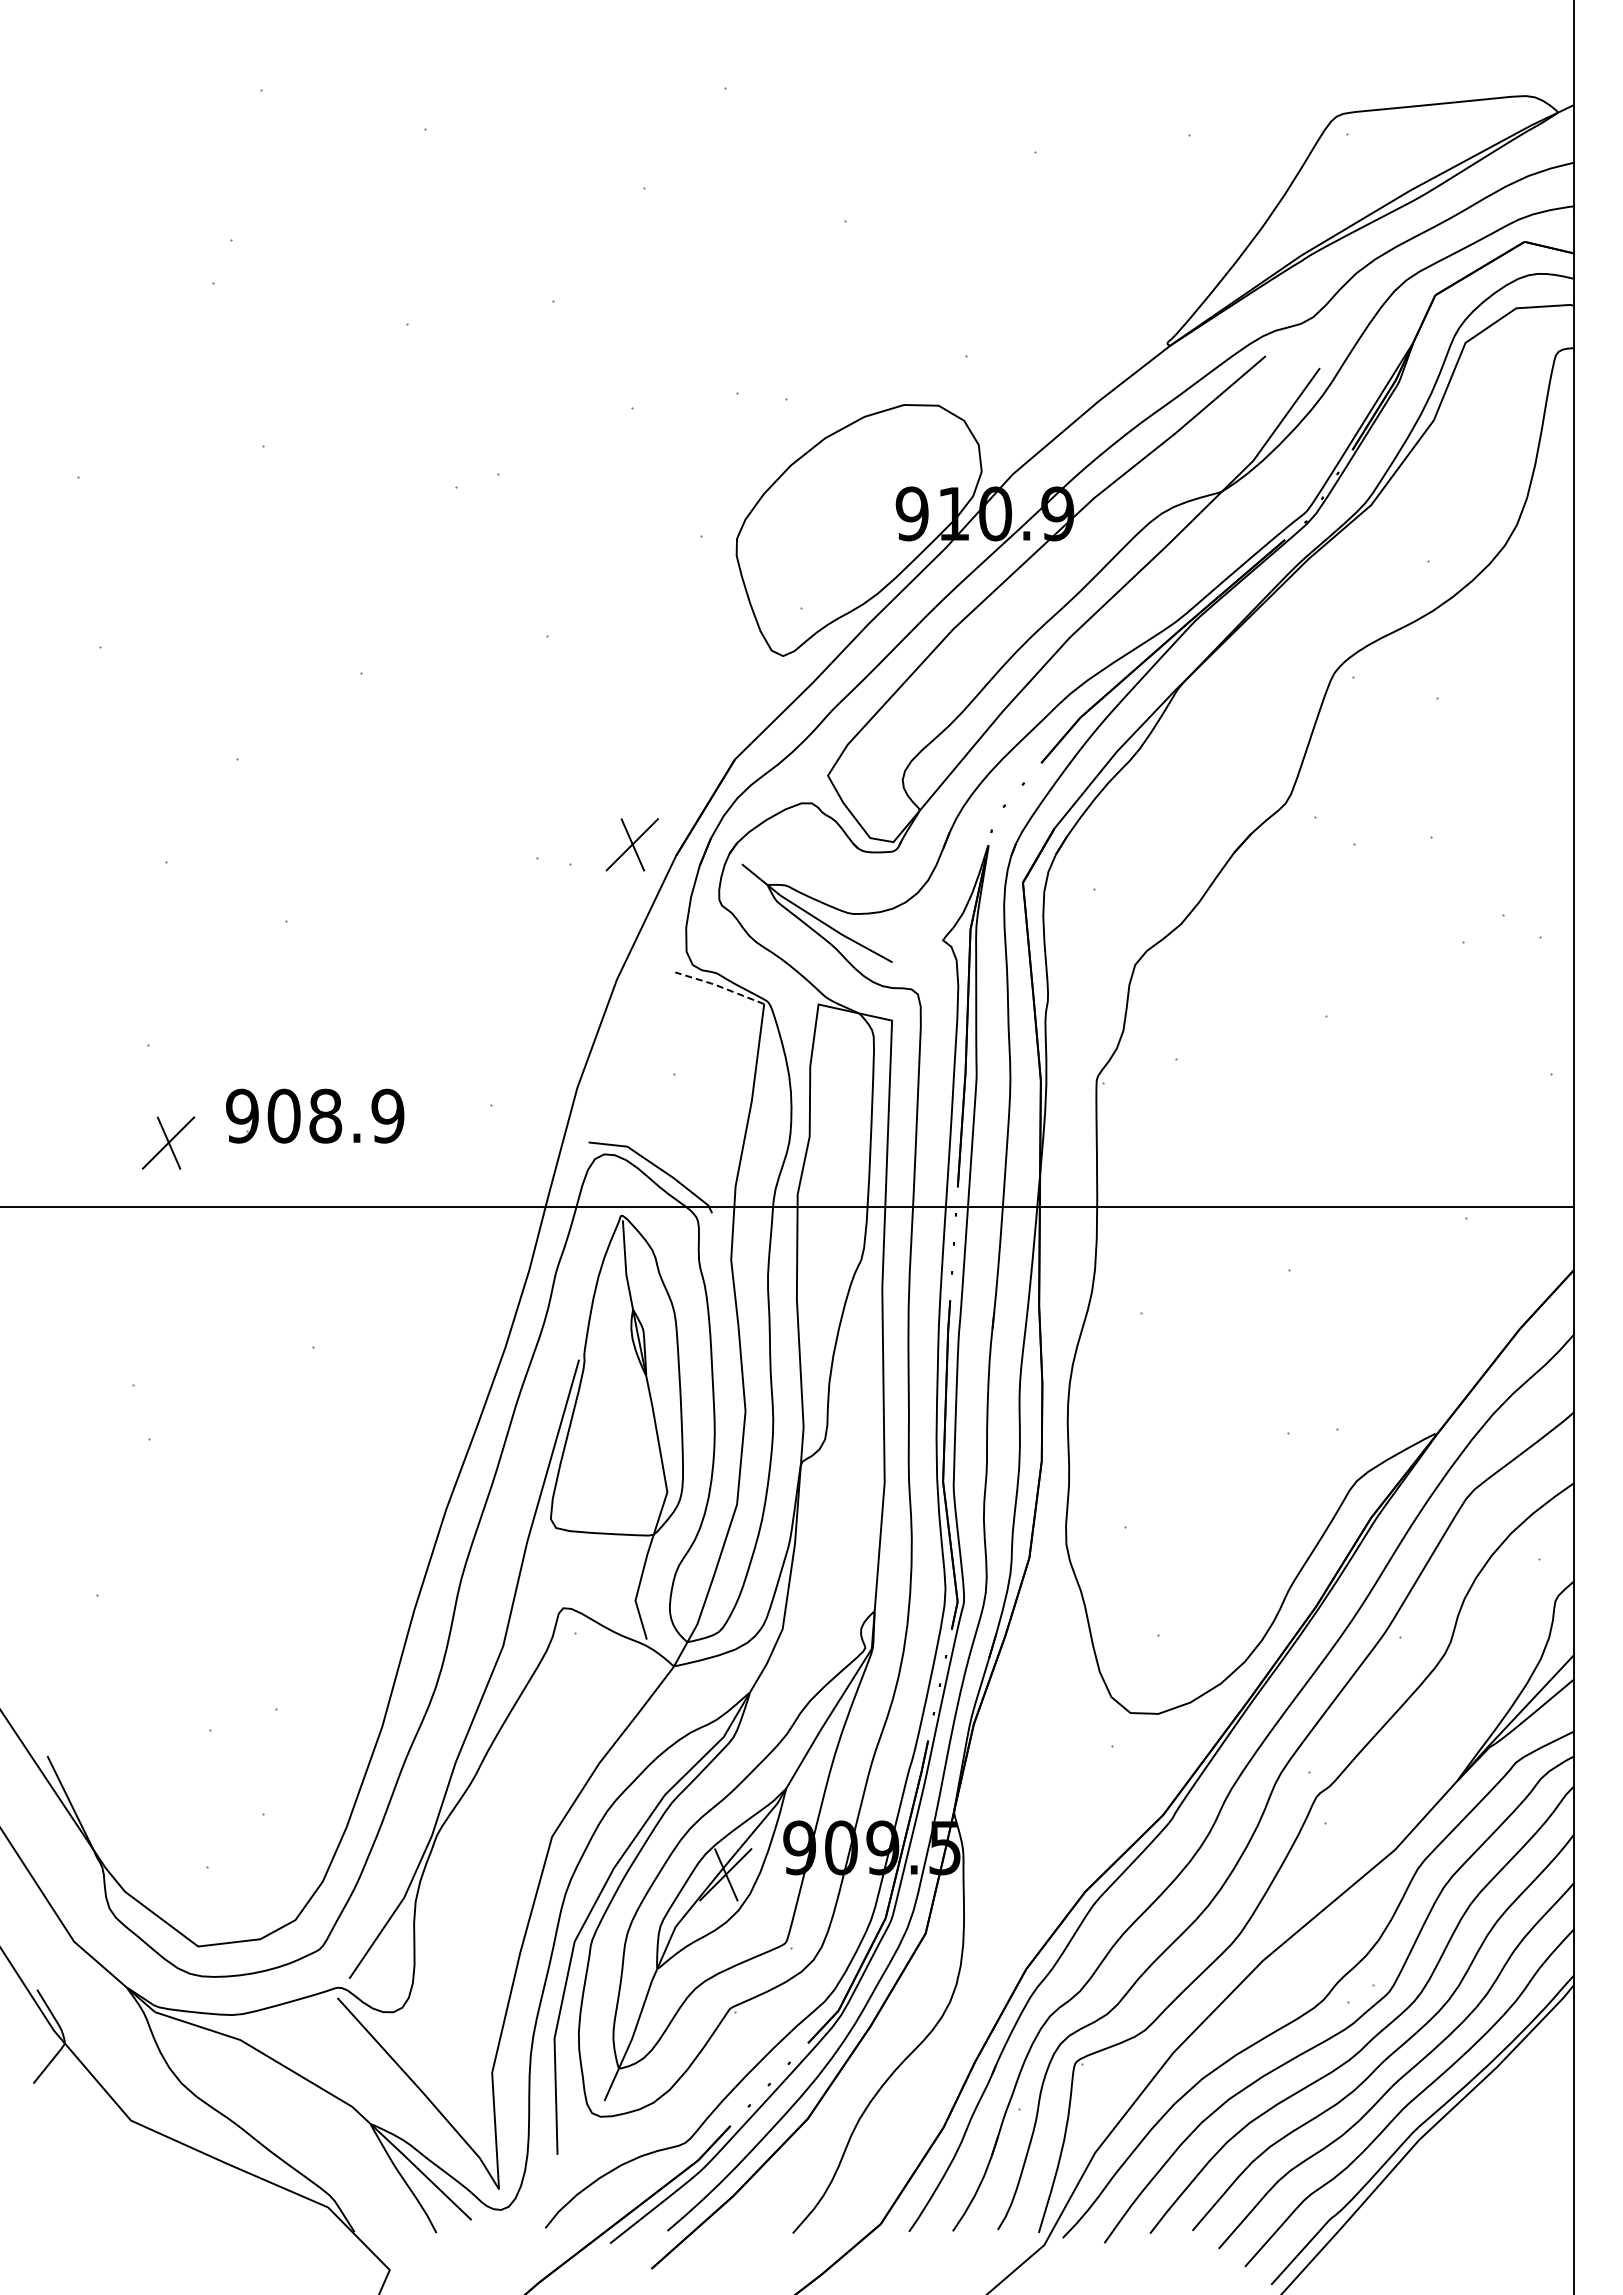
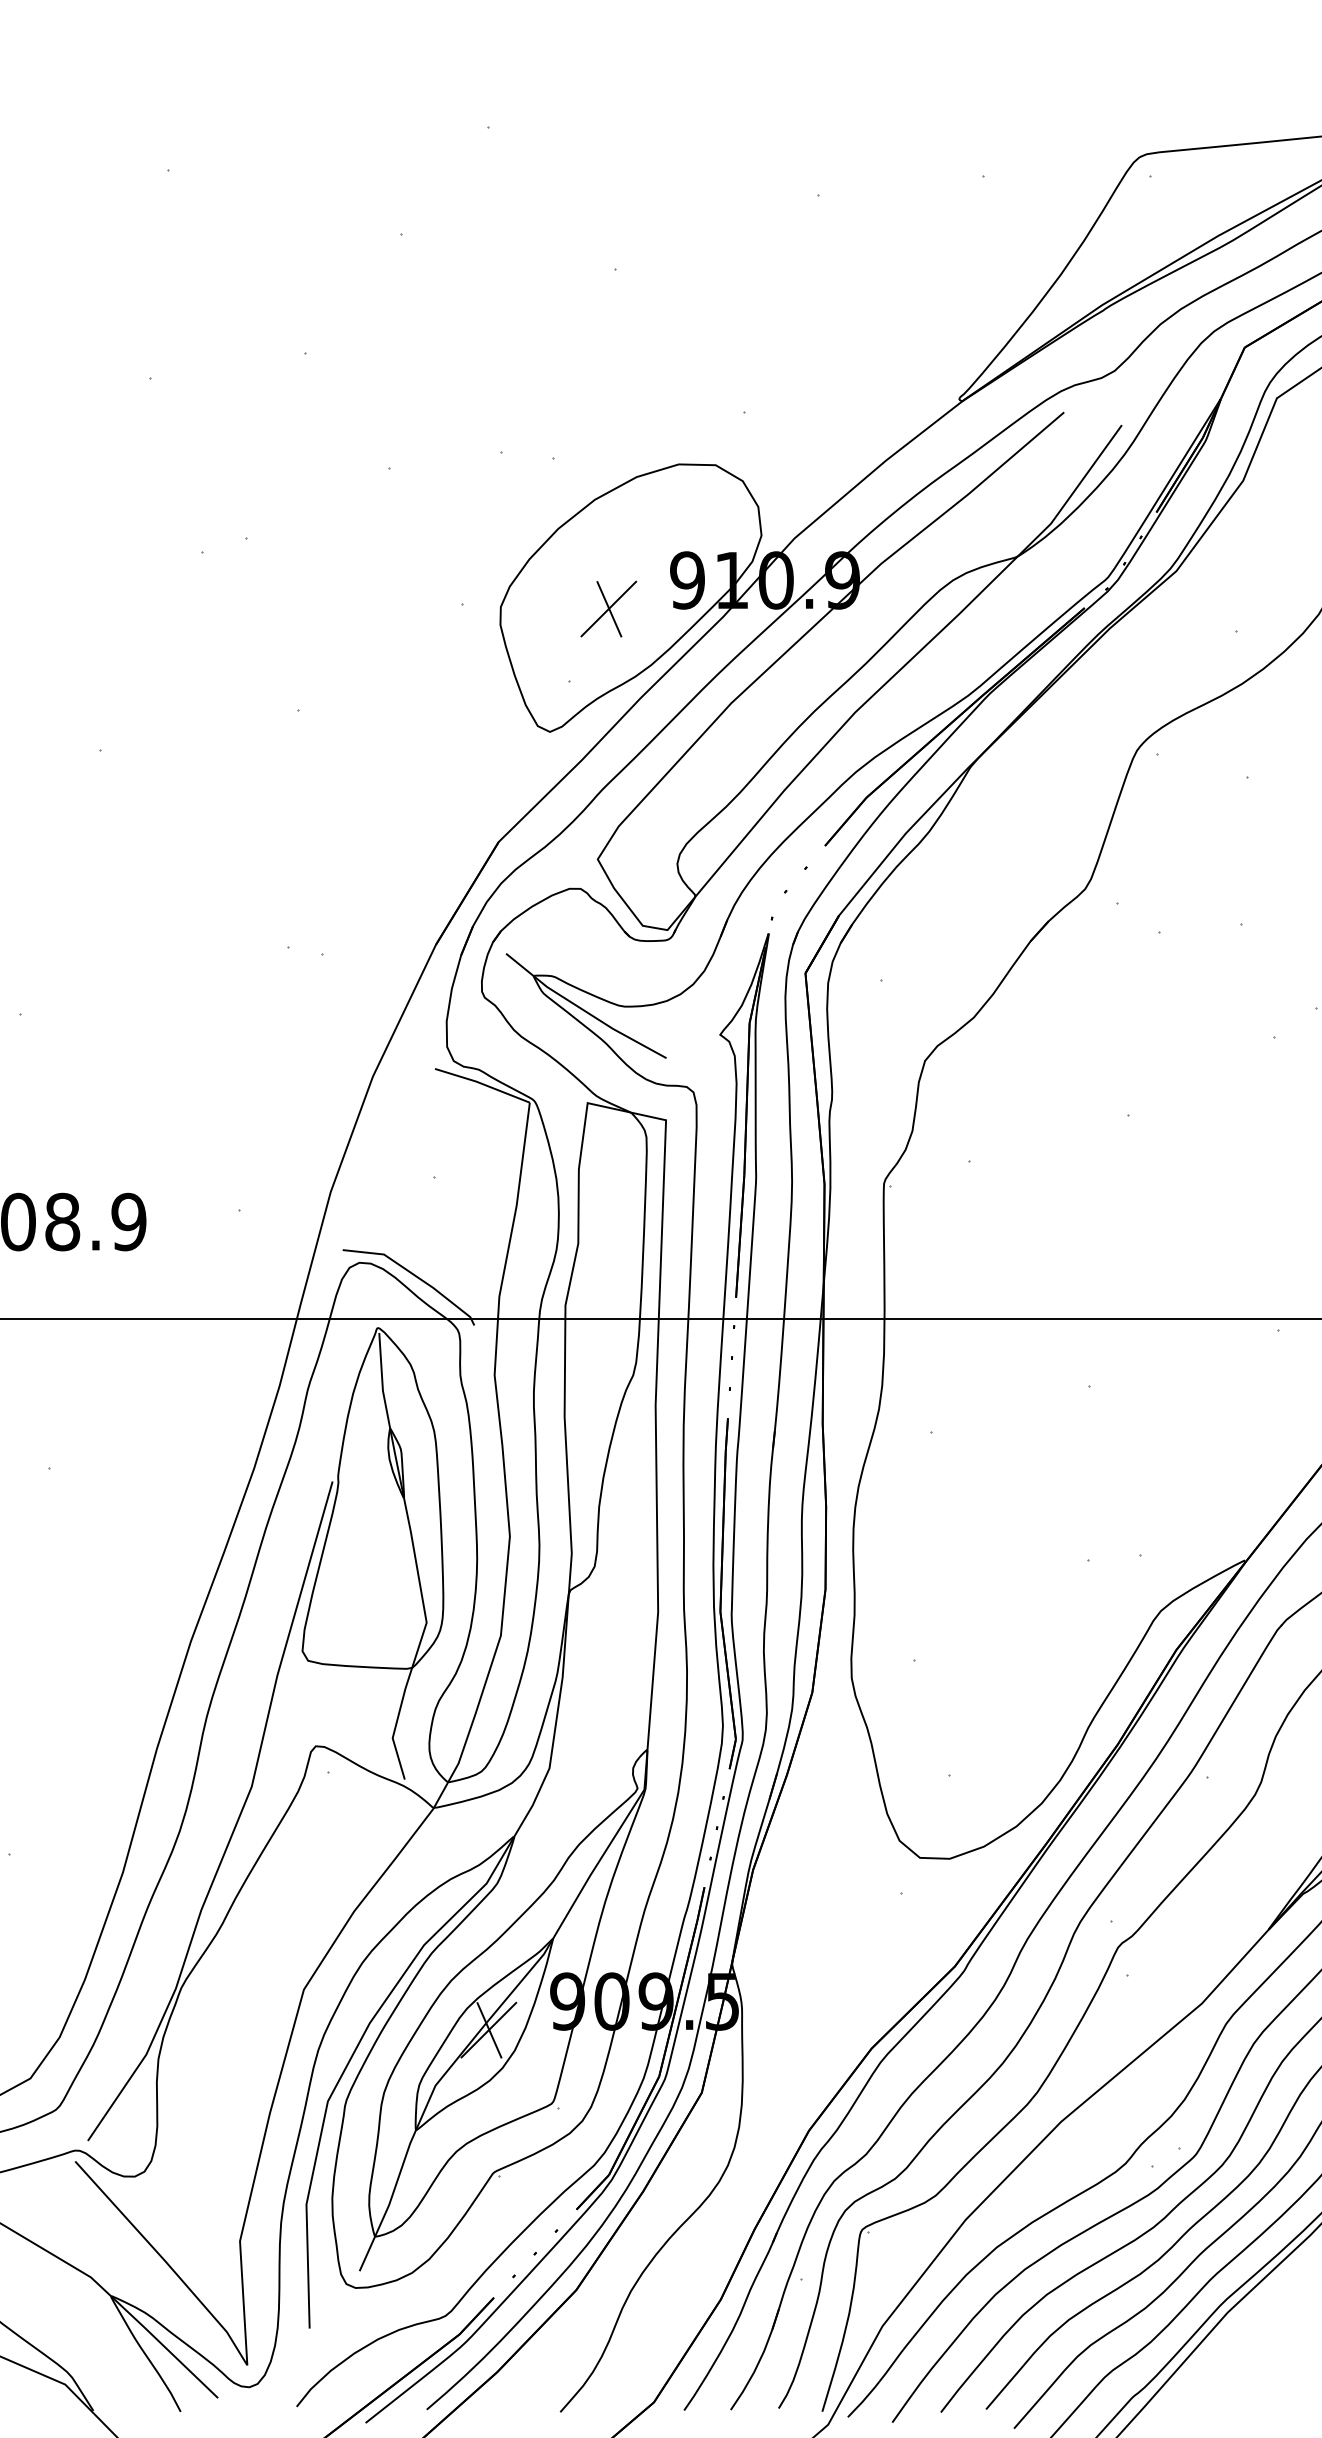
part: (631, 844) -> (607, 608), moved
line: (719, 986) -> (482, 1083), dashed -> solid

